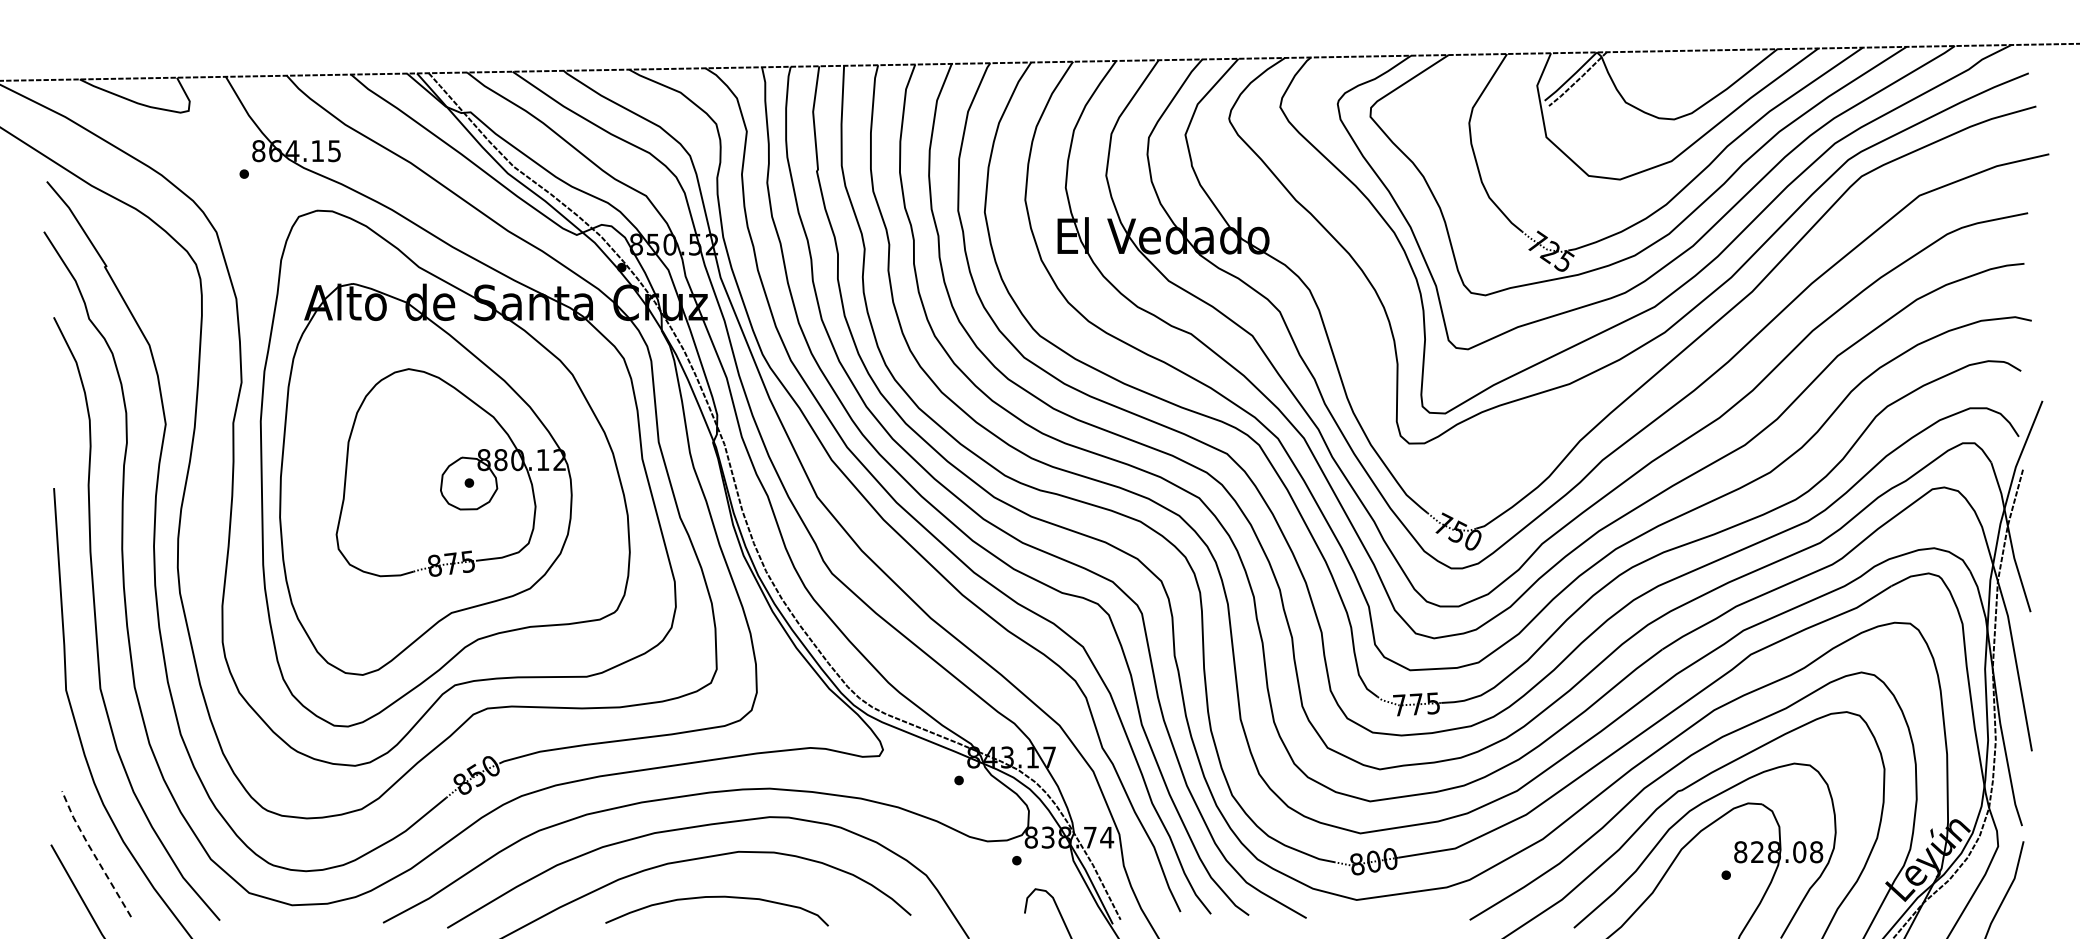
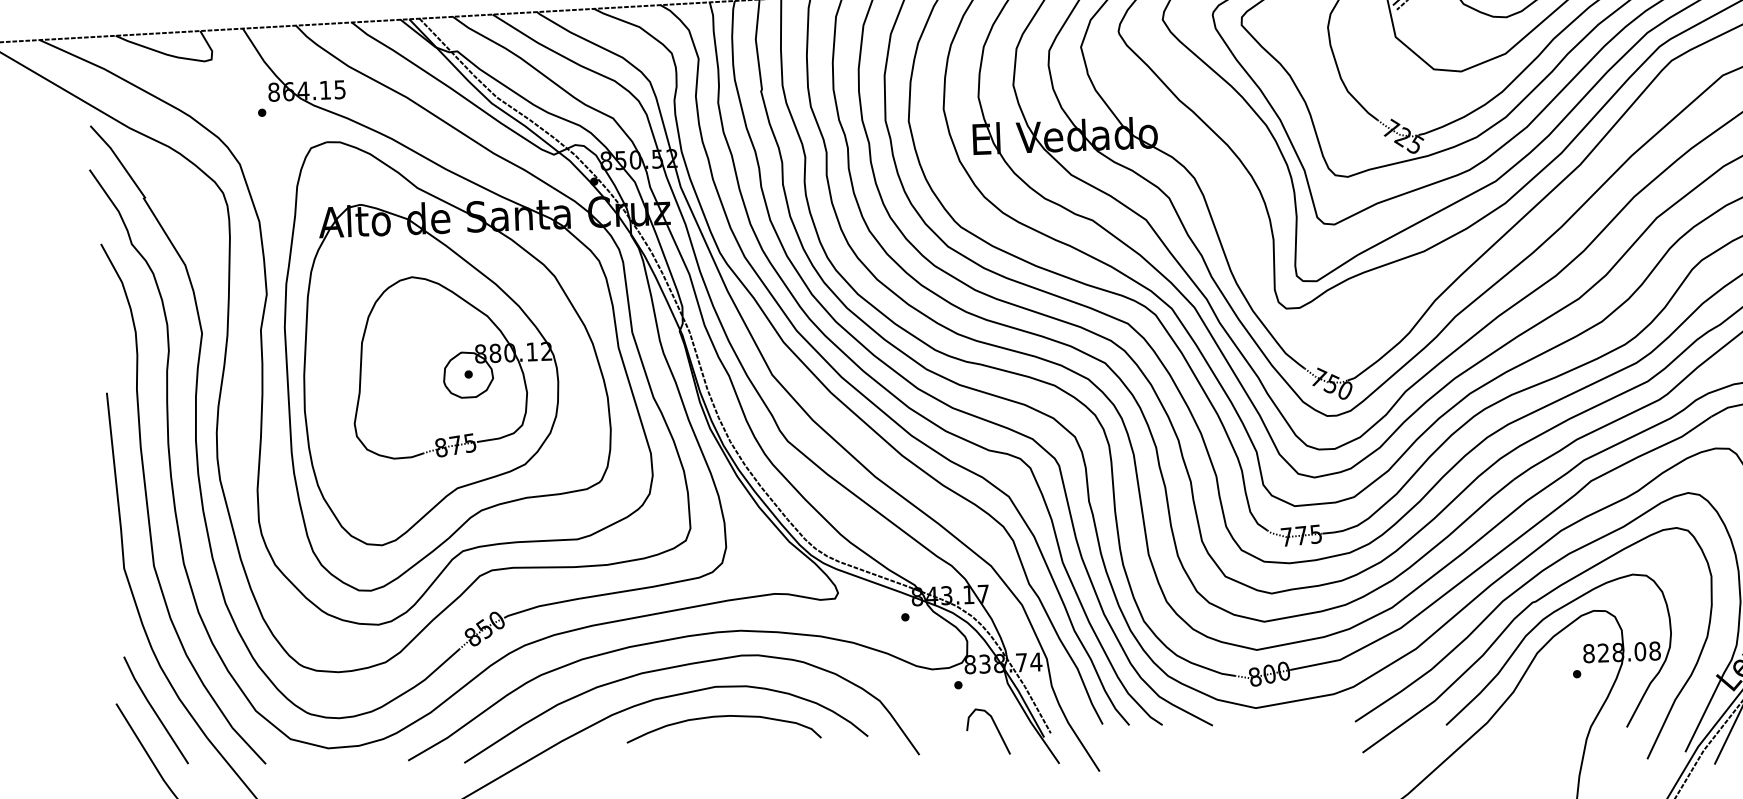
line: (93, 853) -> (153, 709), dashed -> solid
curve: (716, 897) -> (722, 716), moved

